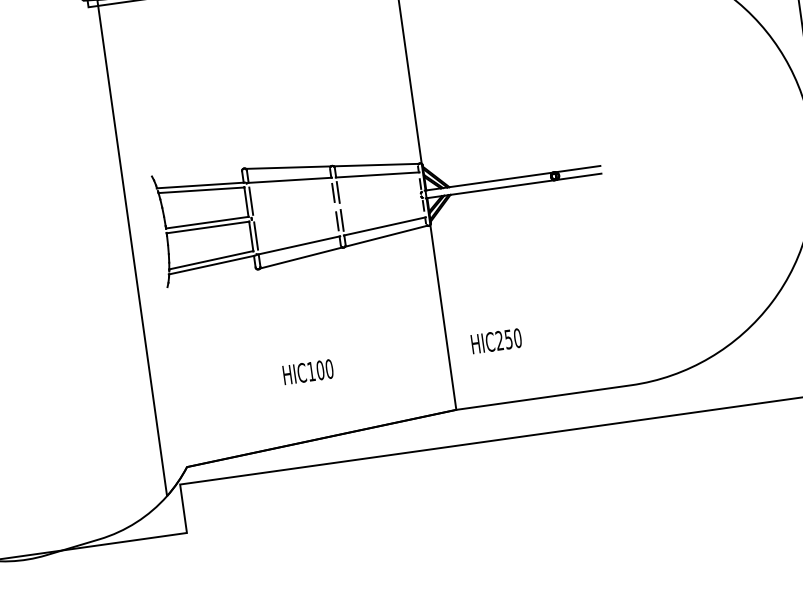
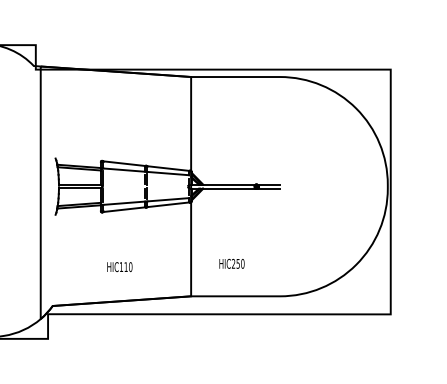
text: (495, 340) -> (231, 263), moved
text: (319, 369) -> (125, 266), HIC100 -> HIC110

